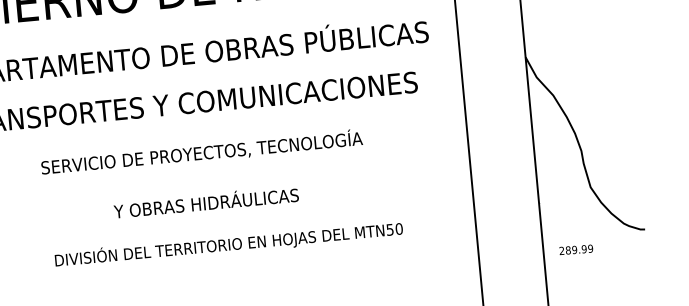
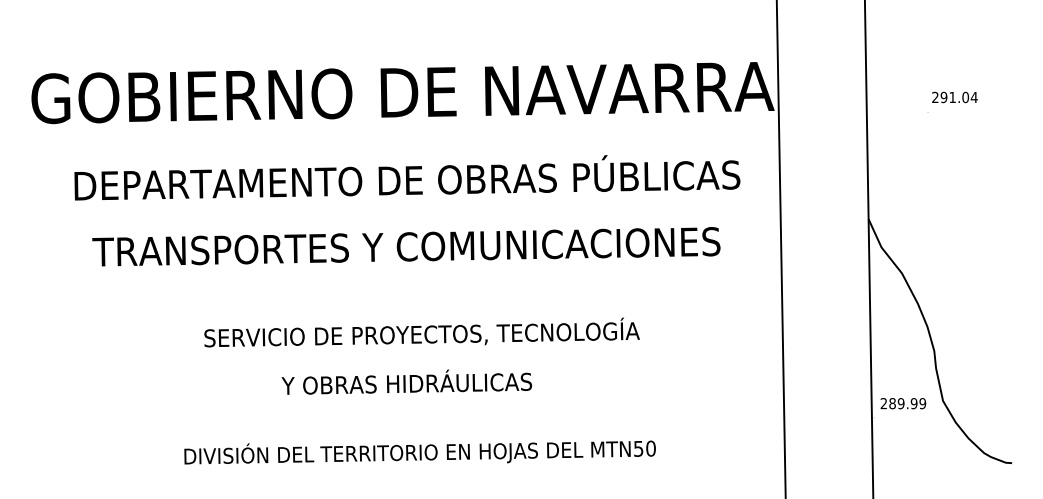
text: (201, 151) -> (421, 332), moved
text: (205, 201) -> (406, 381), moved
text: (228, 244) -> (419, 452), moved
text: (576, 249) -> (903, 403), moved

